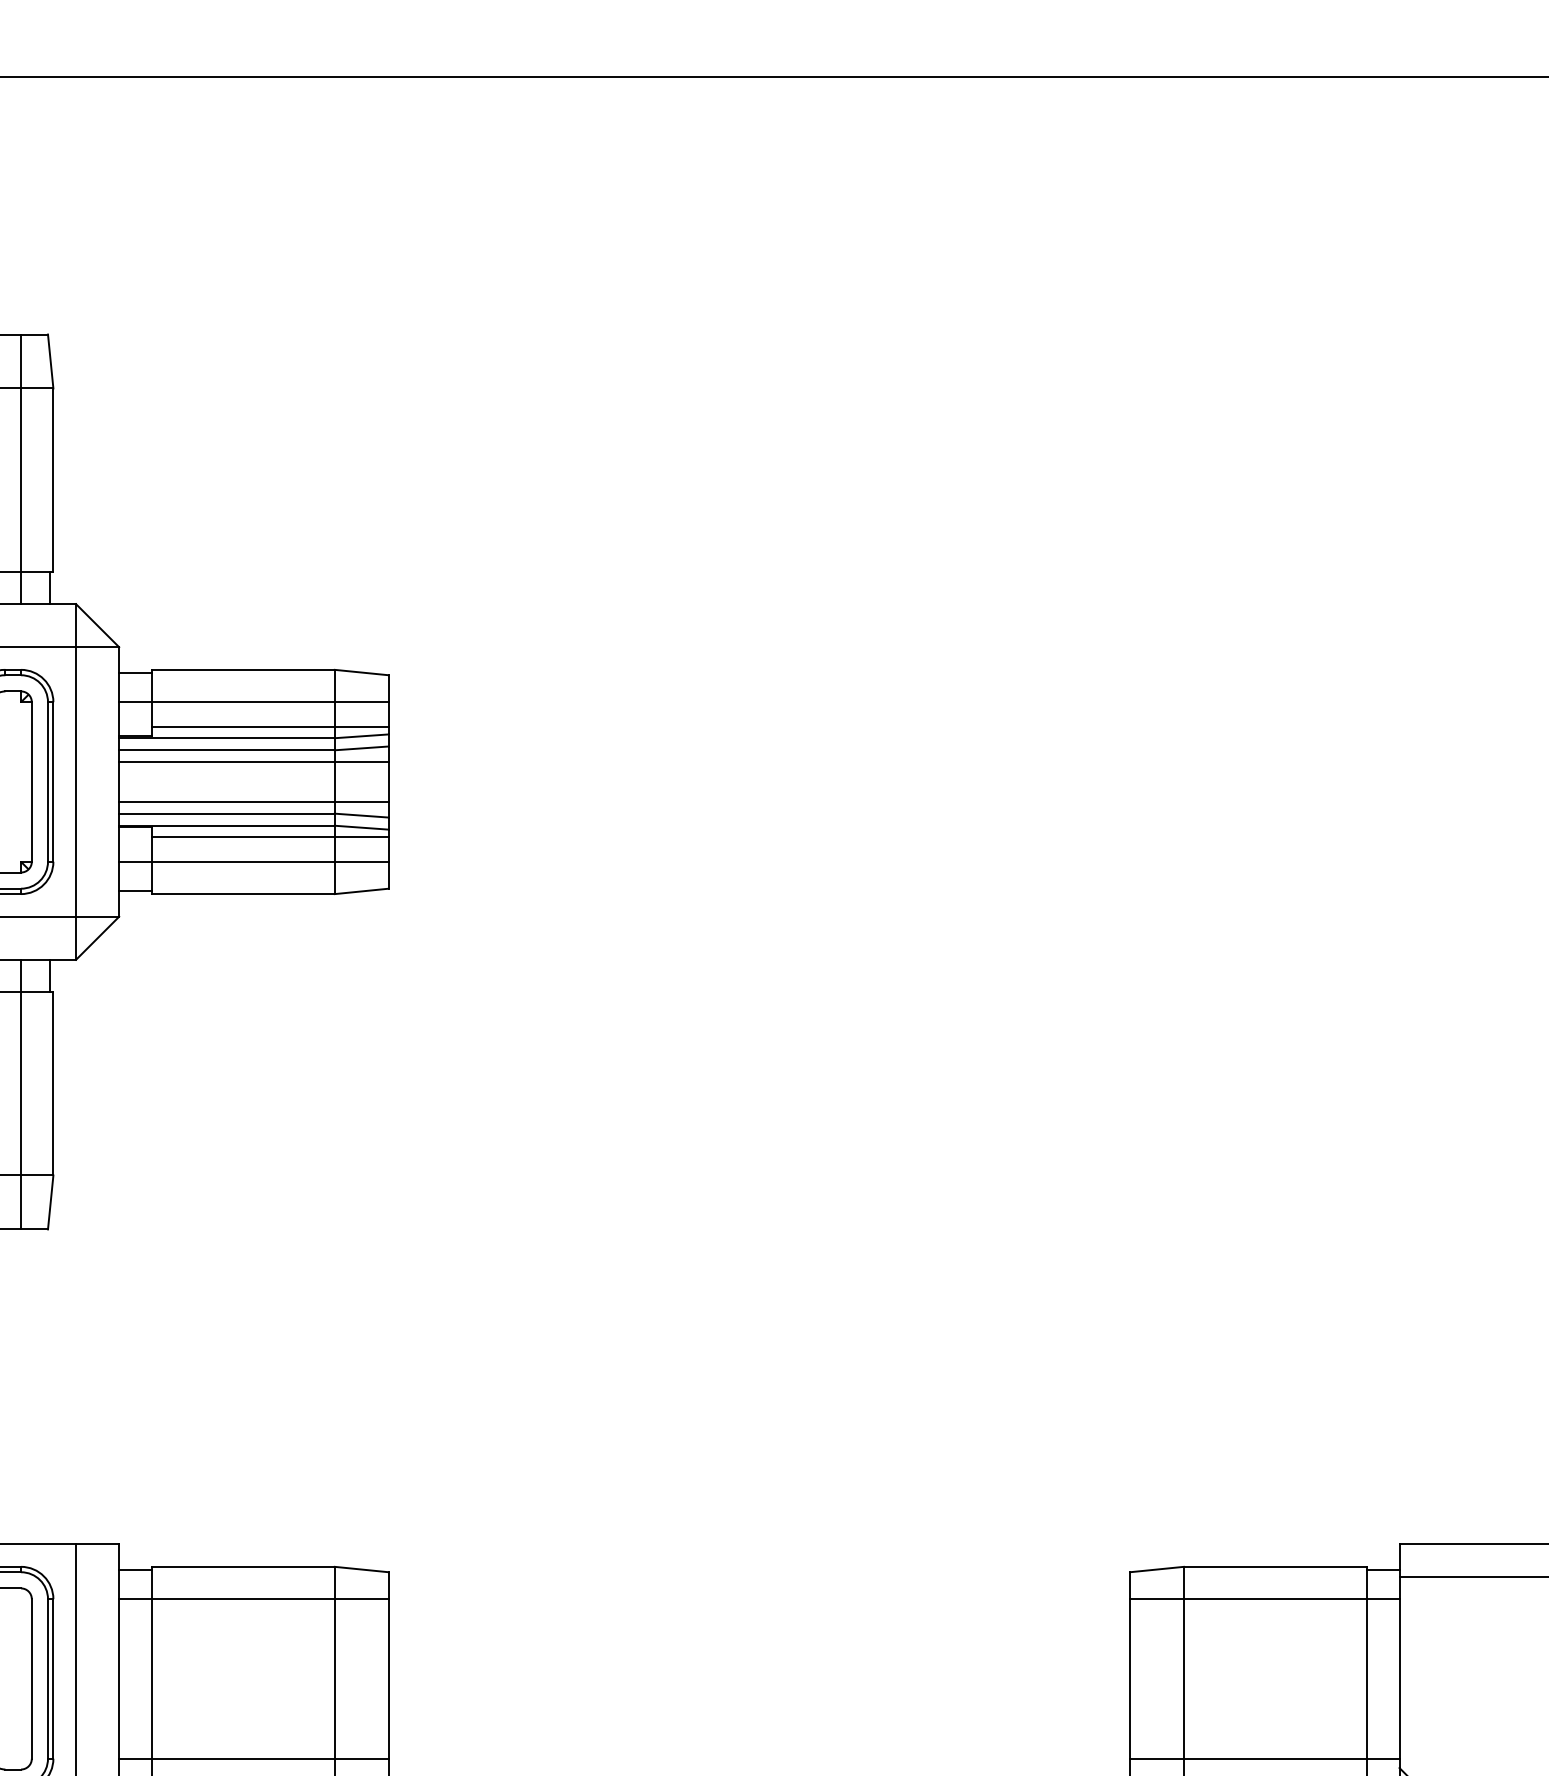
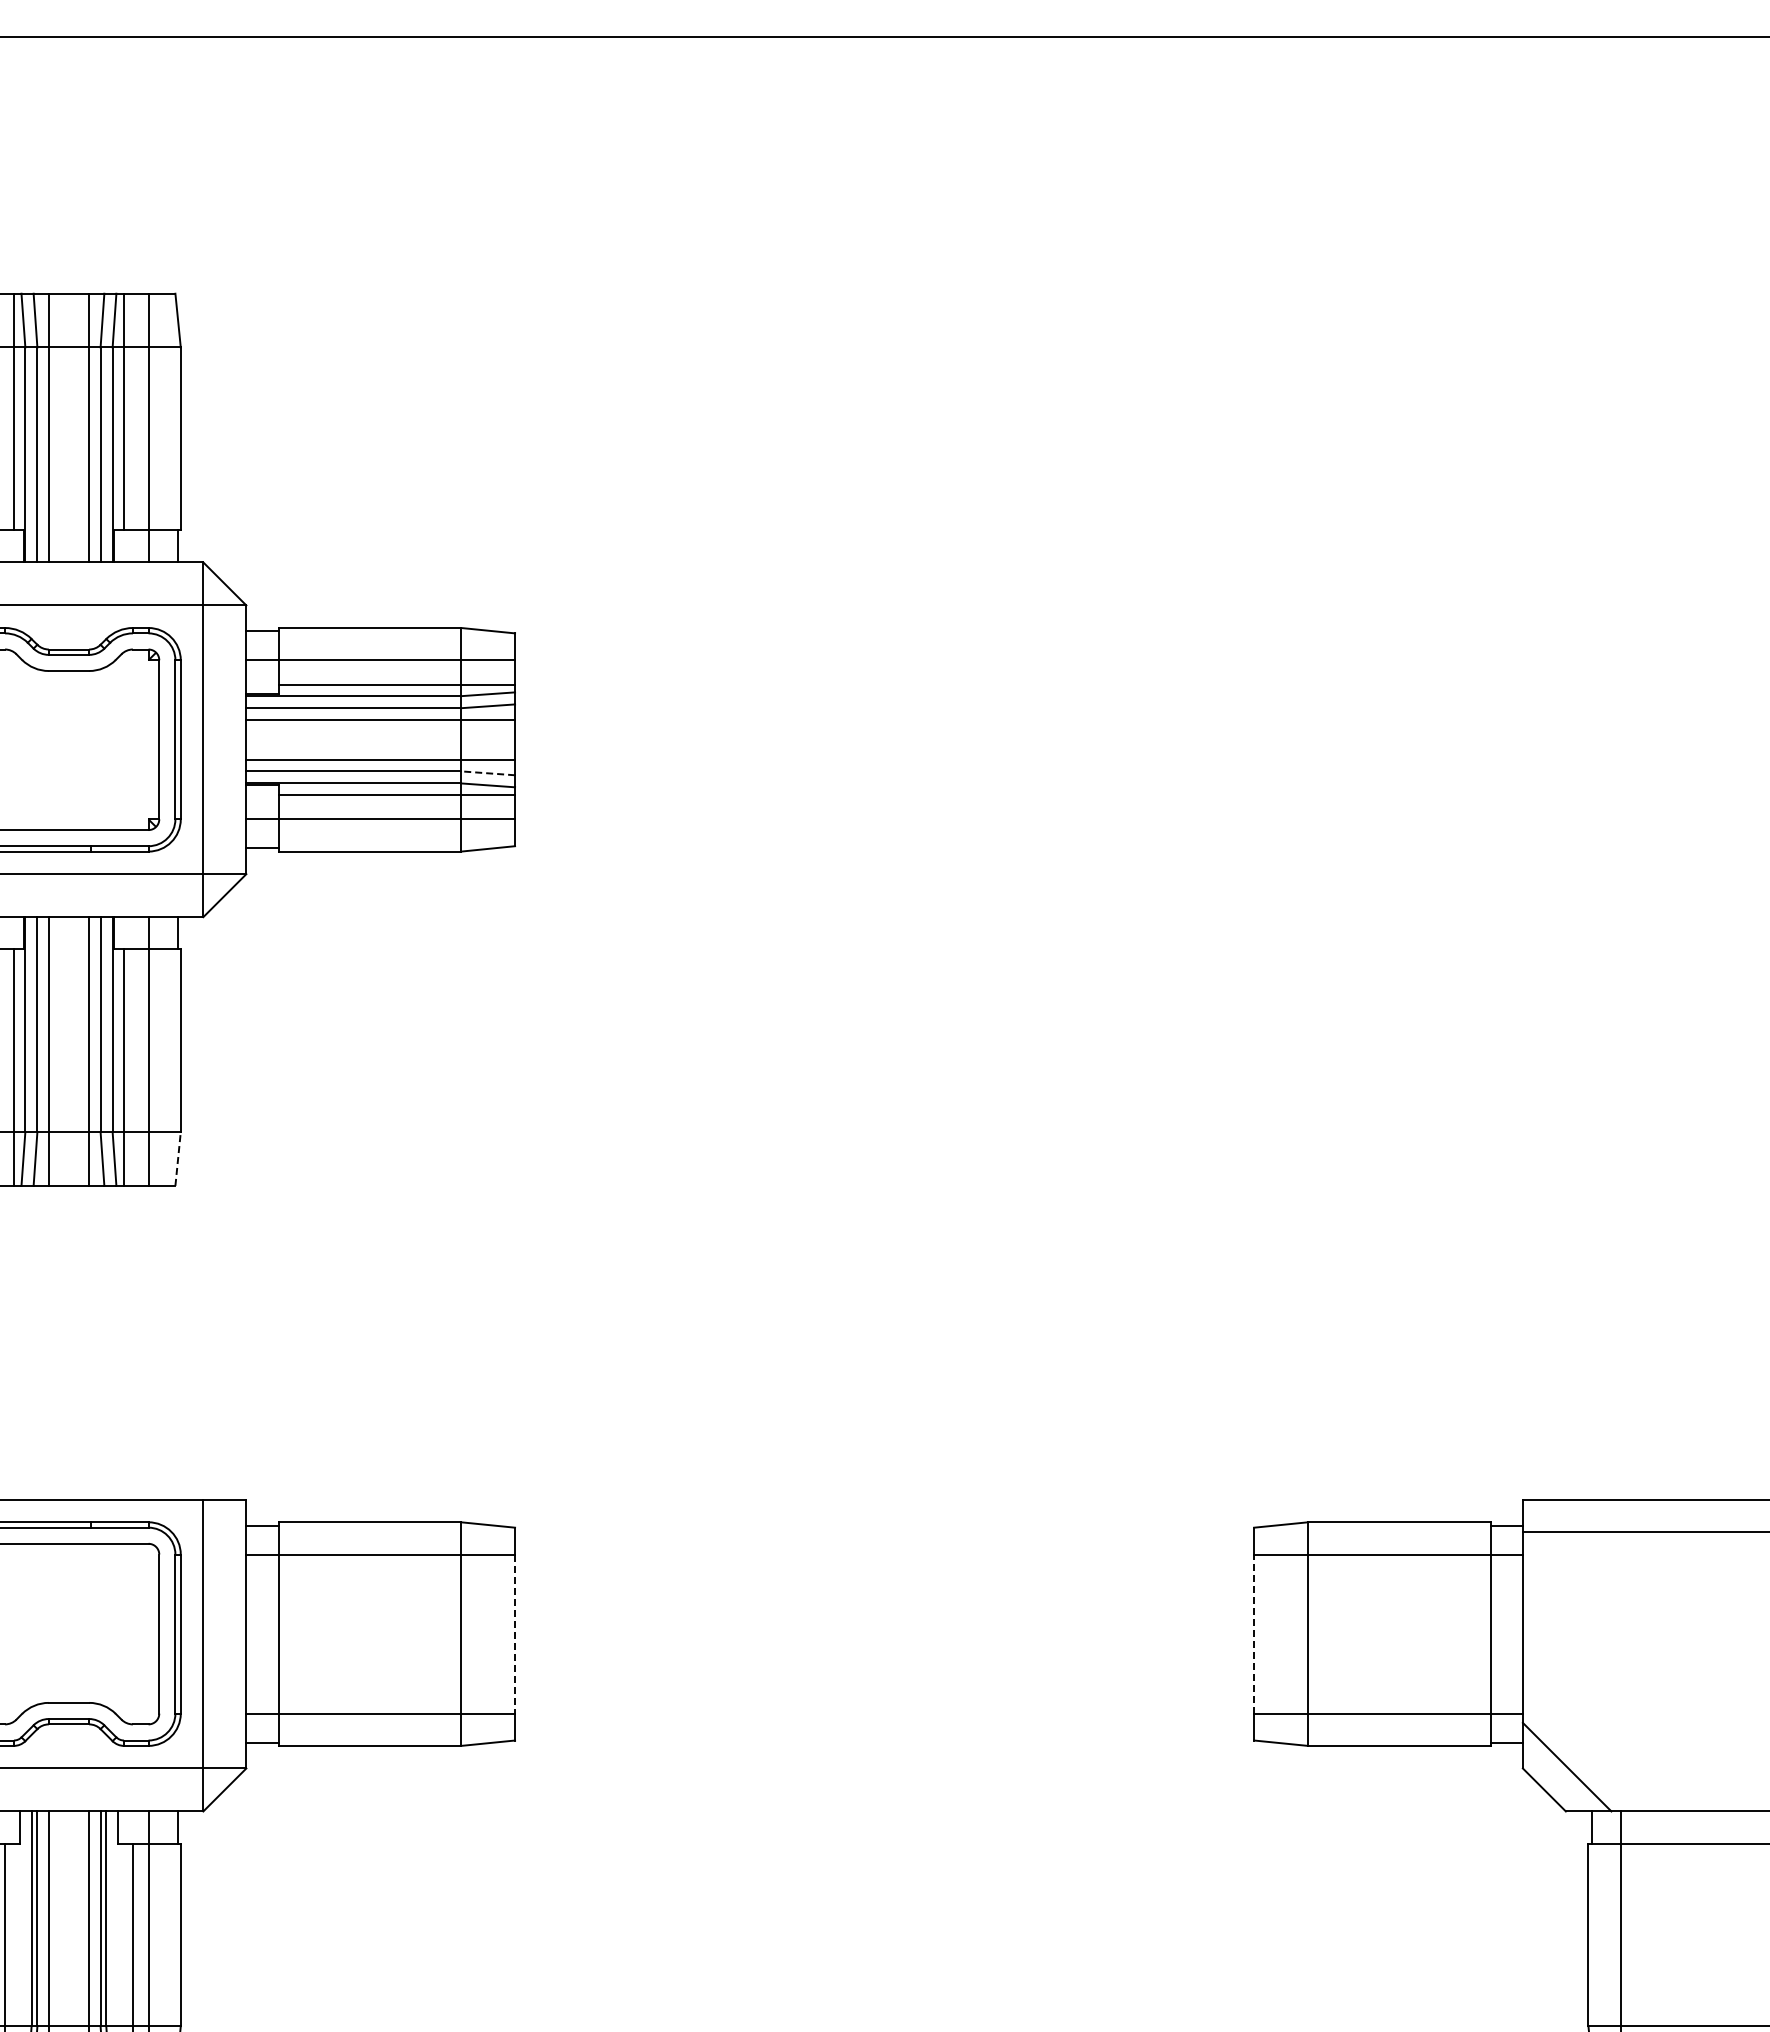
line: (362, 815) -> (488, 773), solid -> dashed
line: (51, 1201) -> (178, 1158), solid -> dashed
line: (389, 1679) -> (515, 1634), solid -> dashed
line: (1130, 1679) -> (1254, 1634), solid -> dashed

